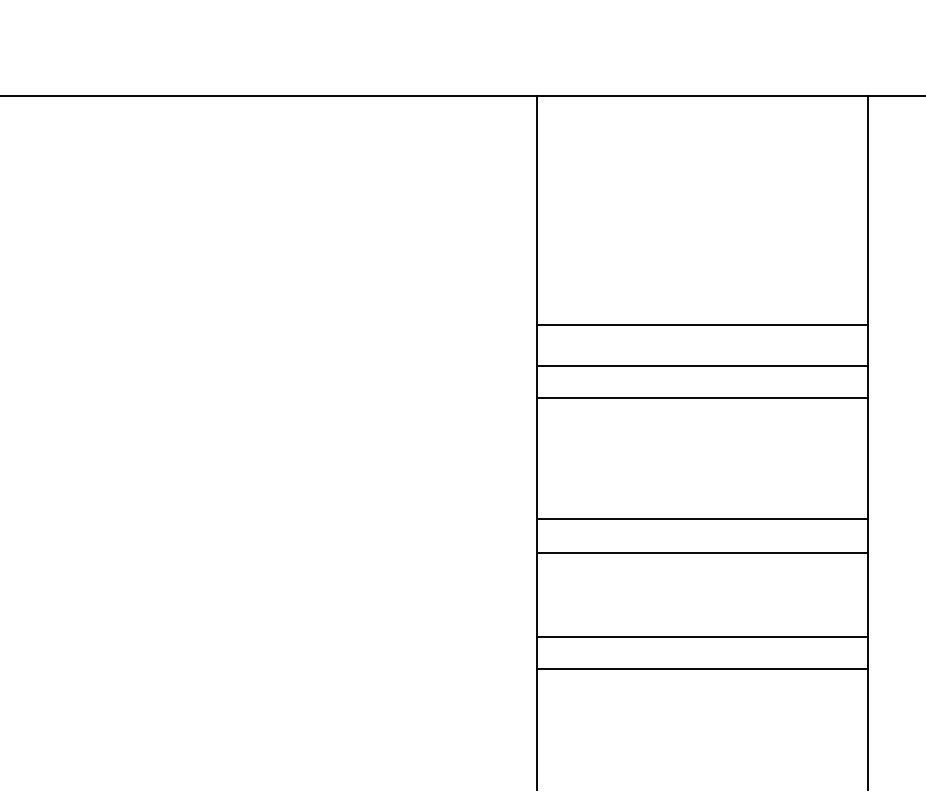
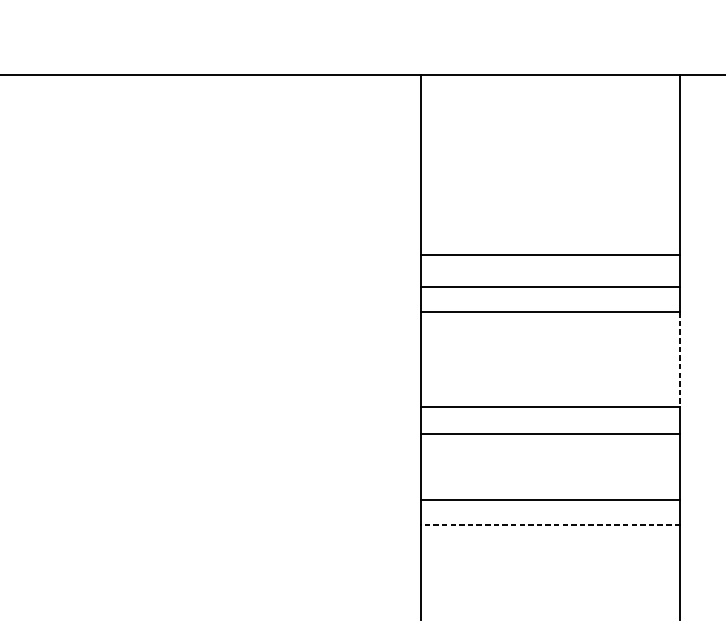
line: (867, 458) -> (680, 359), solid -> dashed
line: (702, 668) -> (550, 524), solid -> dashed

